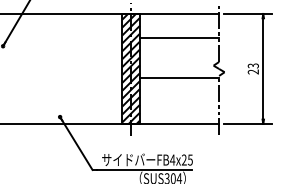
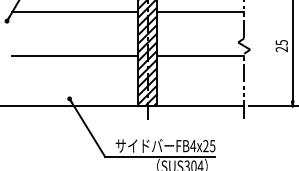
line: (64, 38) -> (74, 12), added
text: (252, 65) -> (280, 42), 23 -> 25
line: (64, 77) -> (74, 55), added

